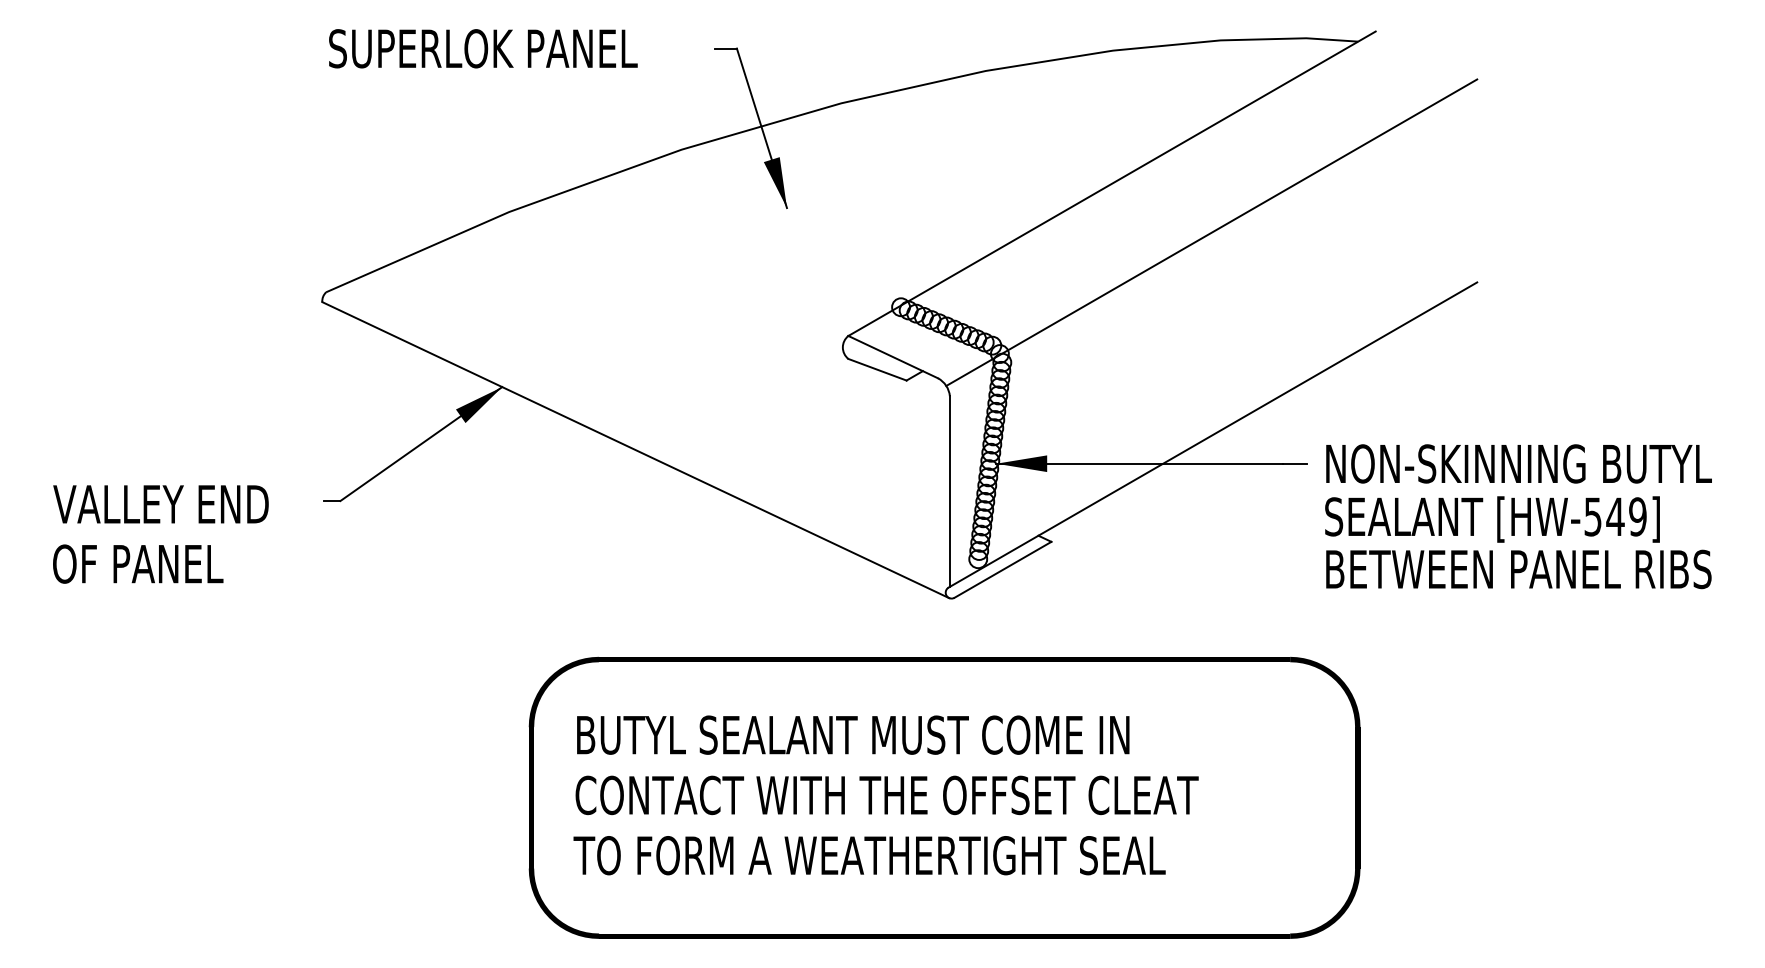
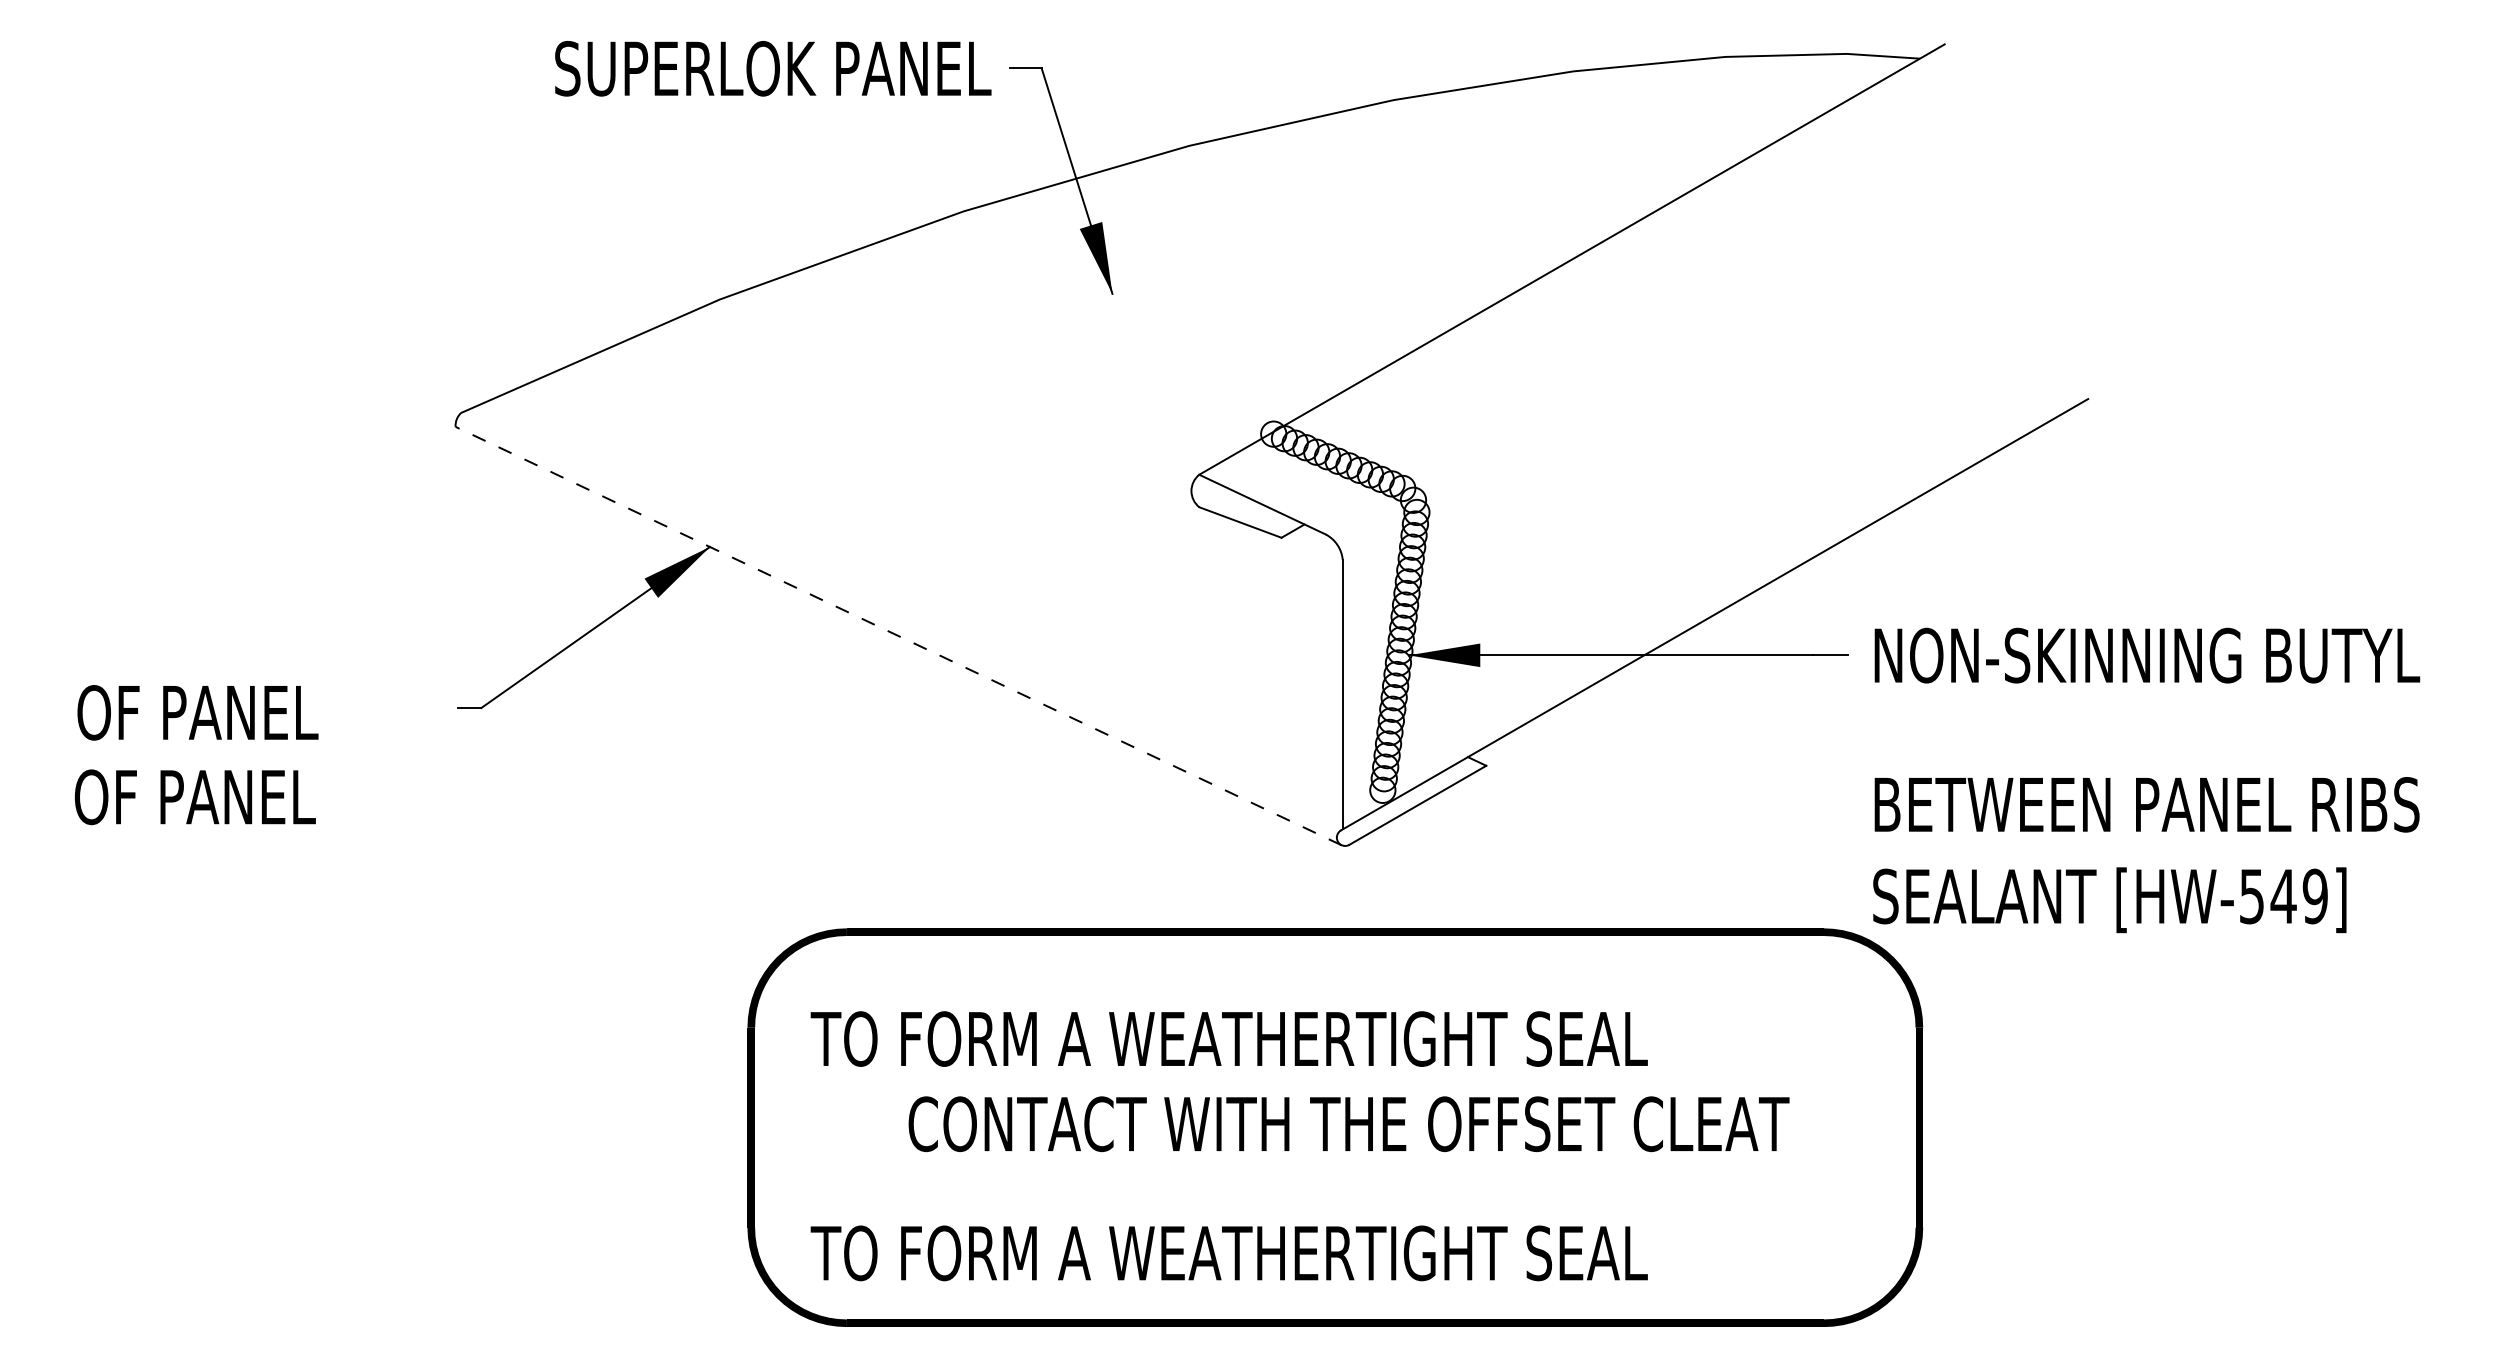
text: (483, 48) -> (773, 68), moved
line: (1211, 232) -> (1712, 328), removed
line: (635, 450) -> (898, 636), solid -> dashed
text: (160, 504) -> (227, 712), VALLEY END -> OF PANEL
text: (1492, 519) -> (2109, 900), moved
text: (869, 734) -> (1228, 1038), BUTYL SEALANT MUST COME IN -> TO FORM A WEATHERTIGHT SEAL
text: (886, 795) -> (1348, 1124), moved
text: (869, 855) -> (1228, 1253), moved

